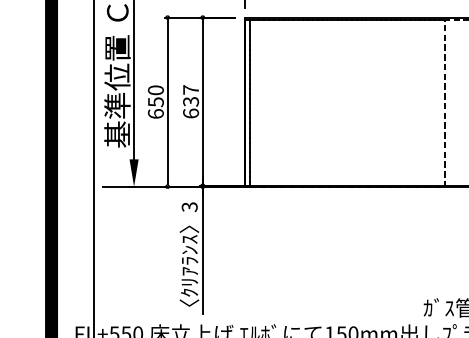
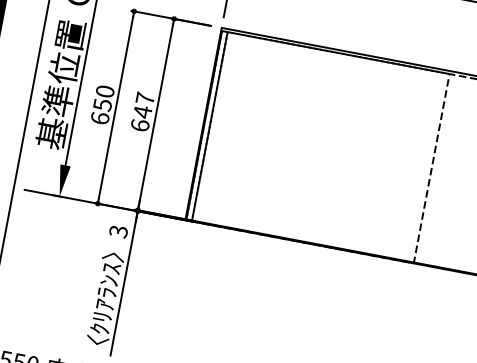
text: (191, 101) -> (143, 111), 637 -> 647

